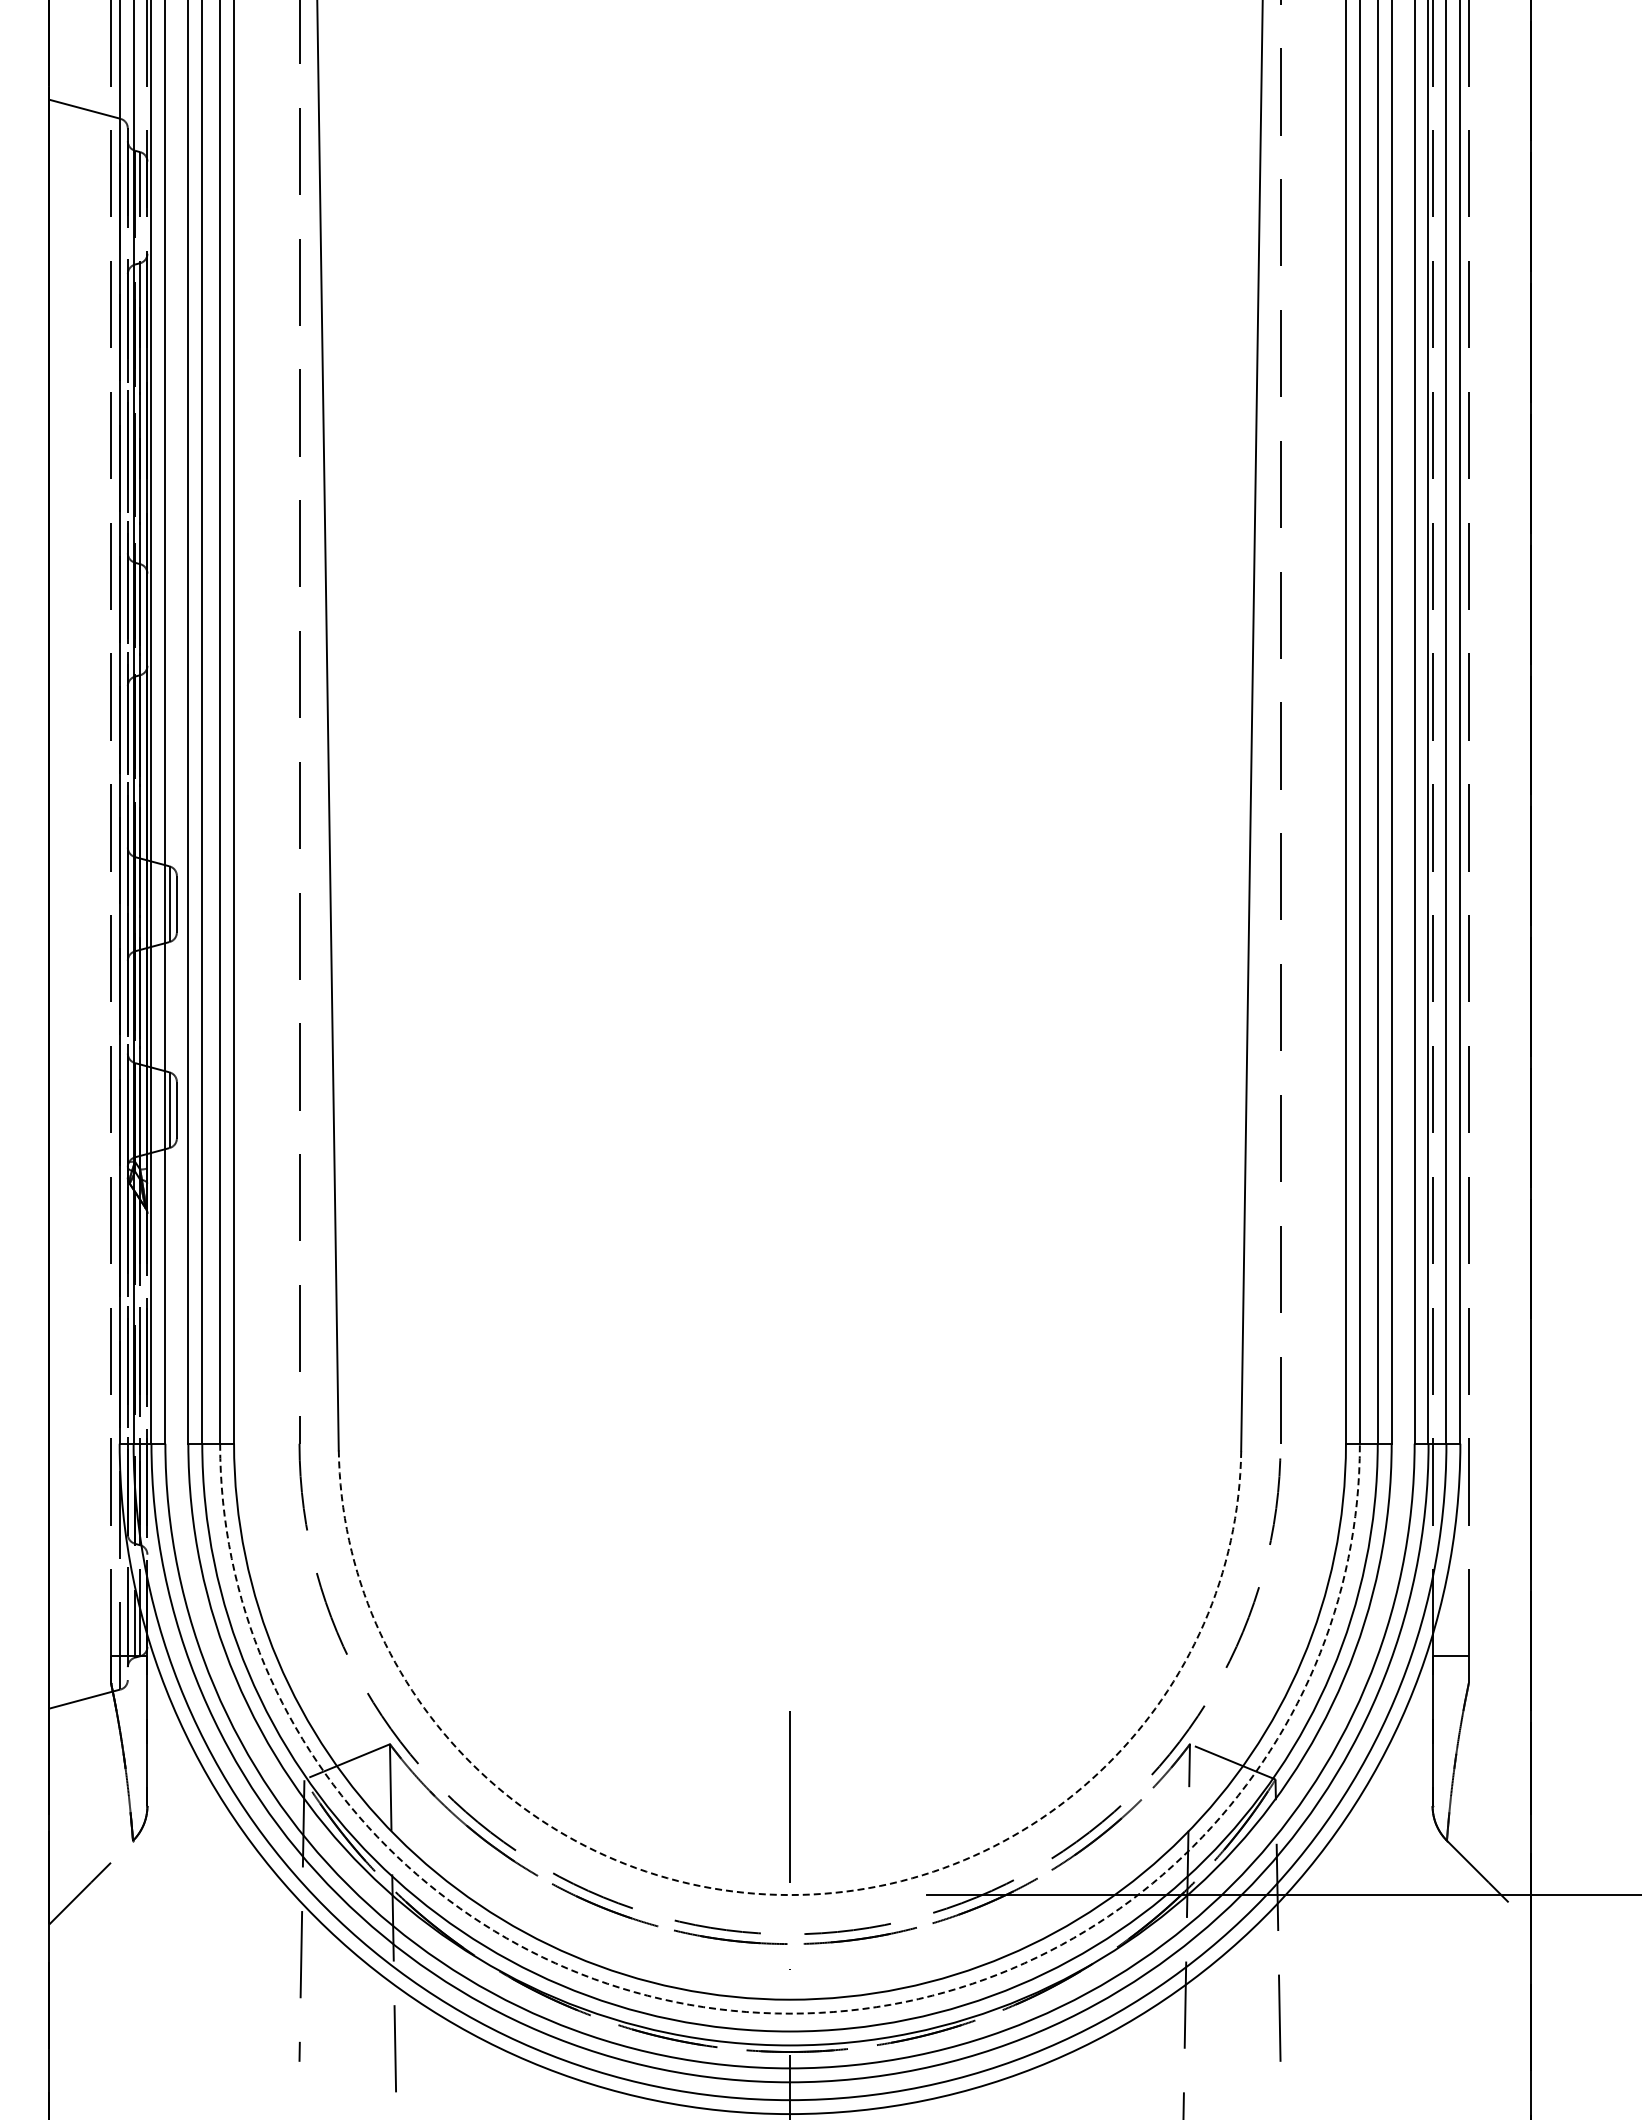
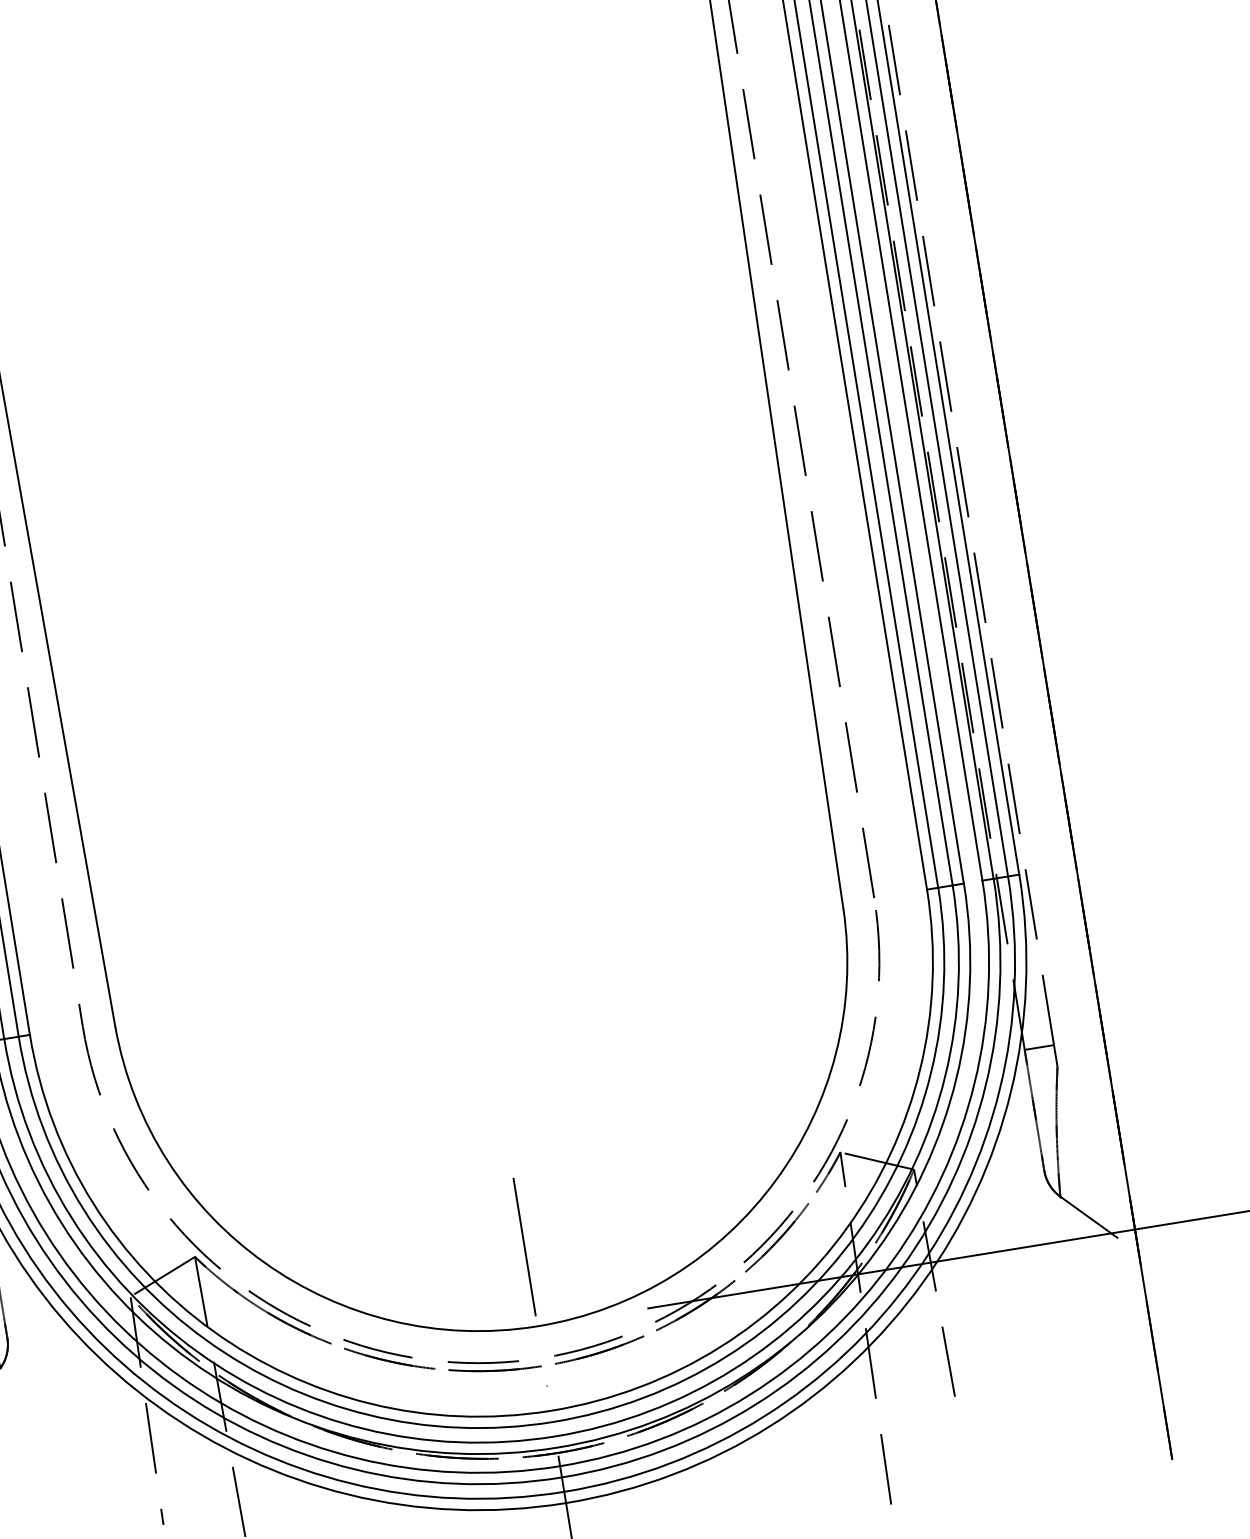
arc: (790, 1895) -> (537, 1326), dashed -> solid
arc: (790, 2013) -> (553, 1421), dashed -> solid

